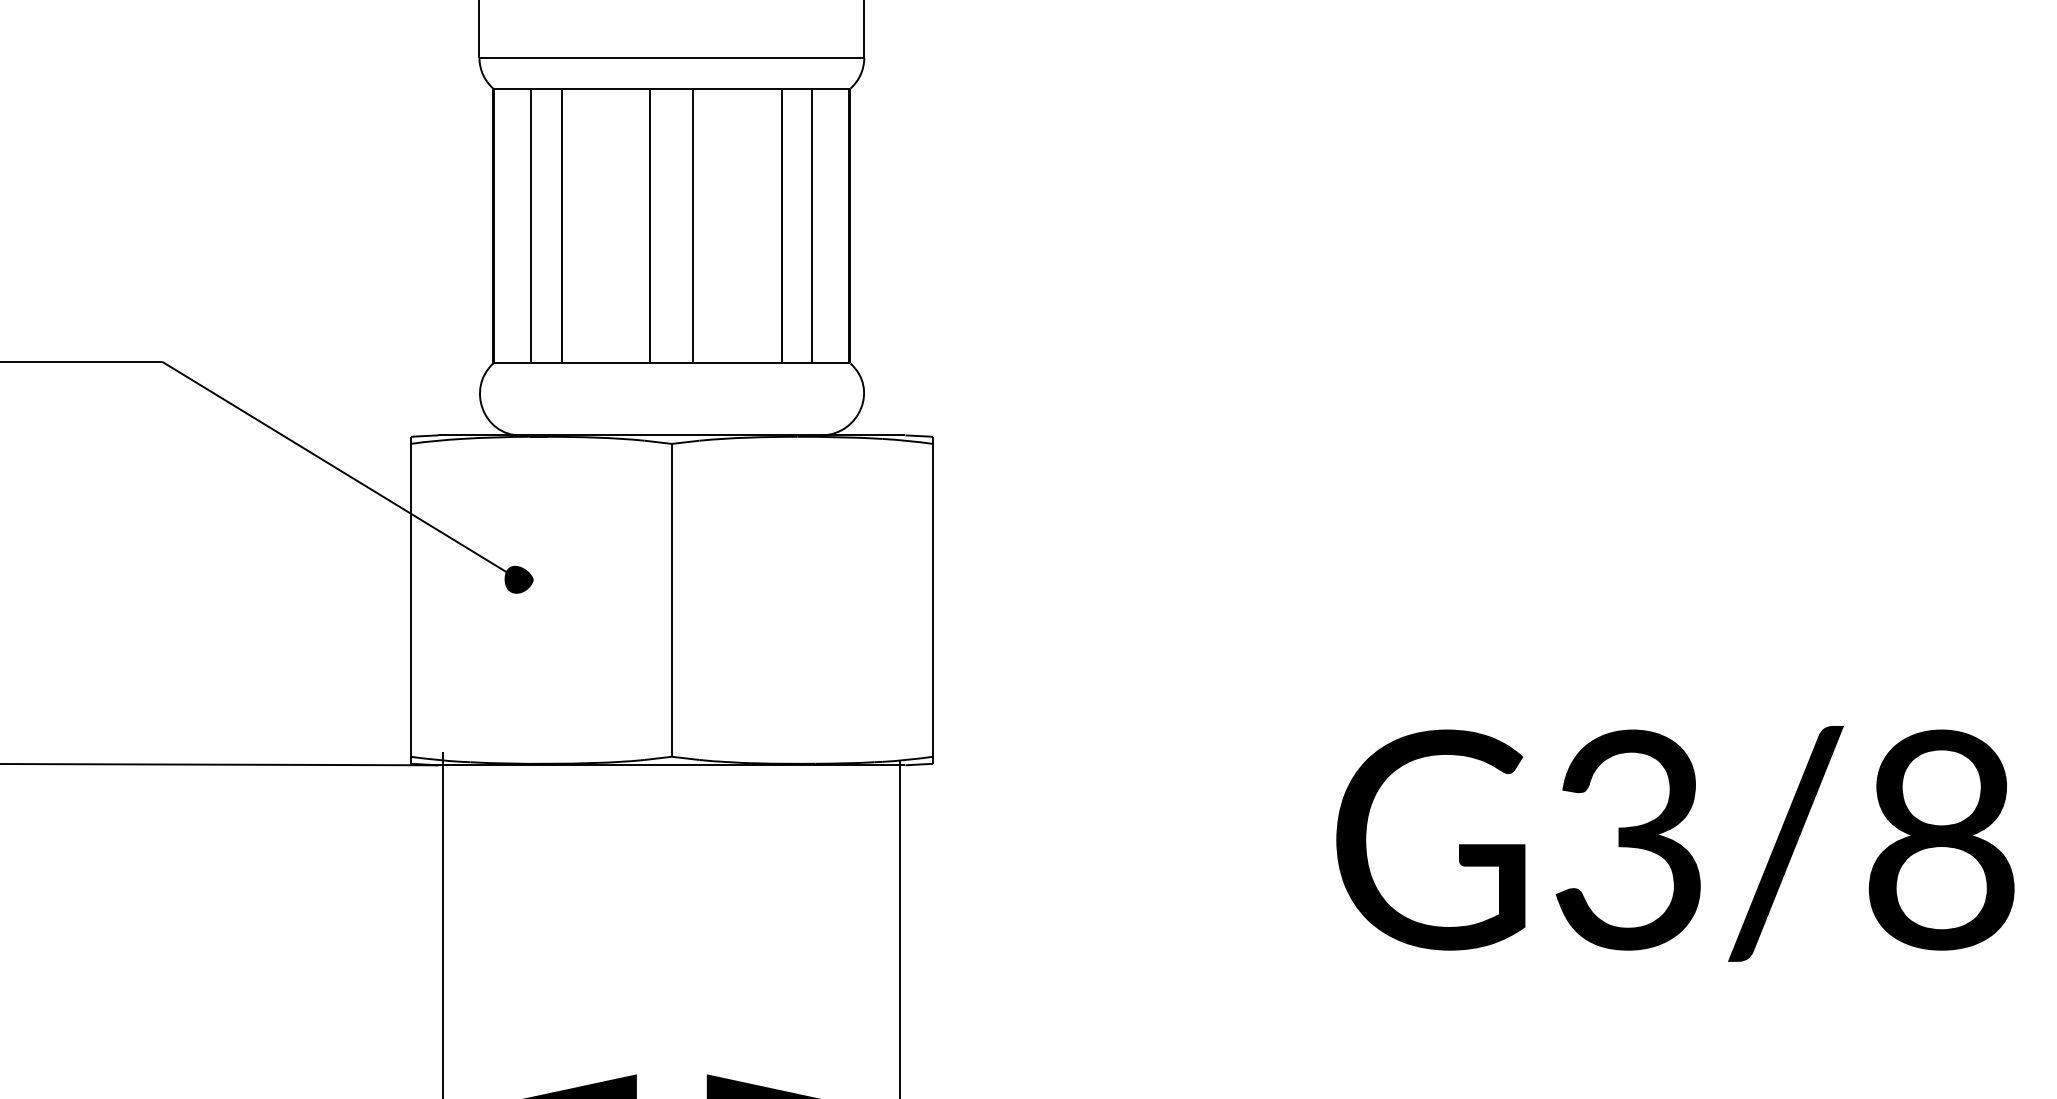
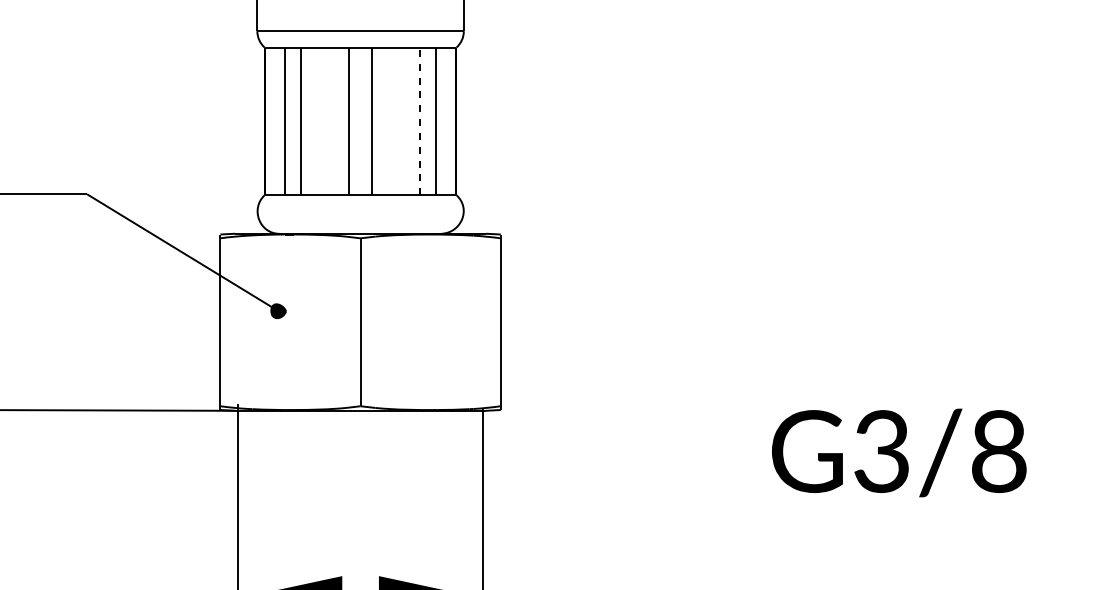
line: (781, 226) -> (419, 121), solid -> dashed
part: (1675, 842) -> (899, 452), size x0.7

